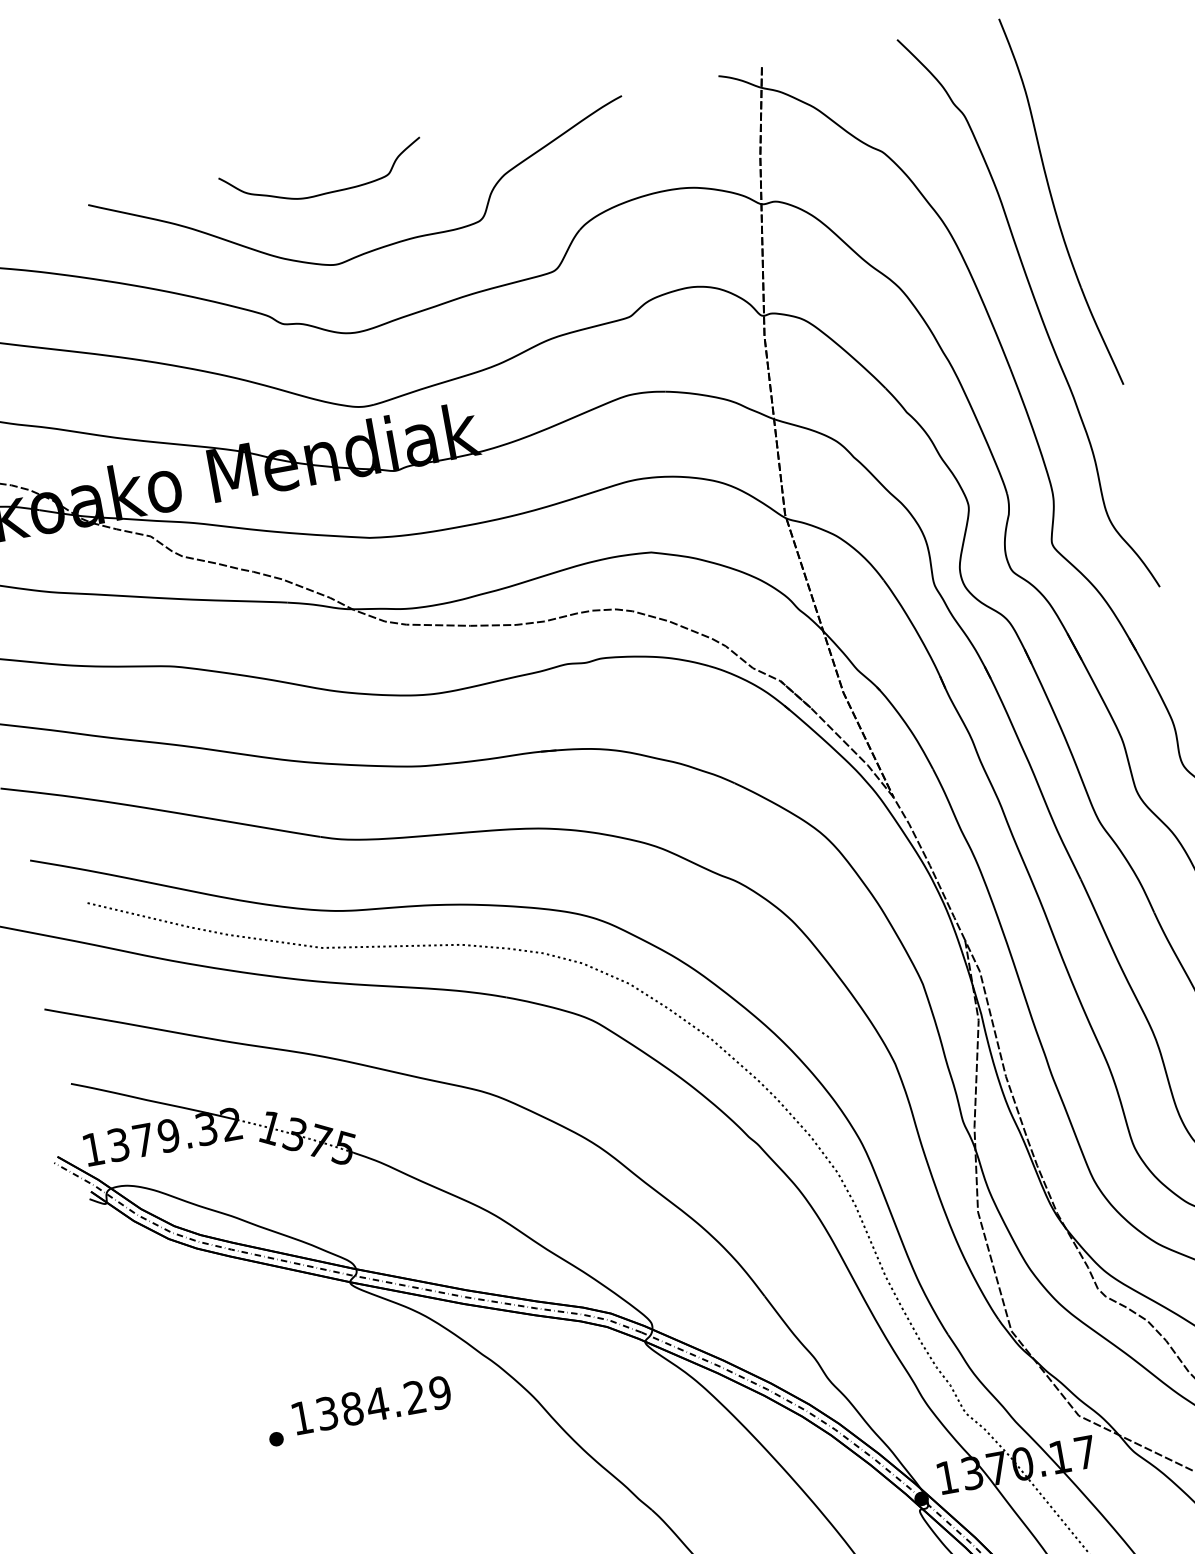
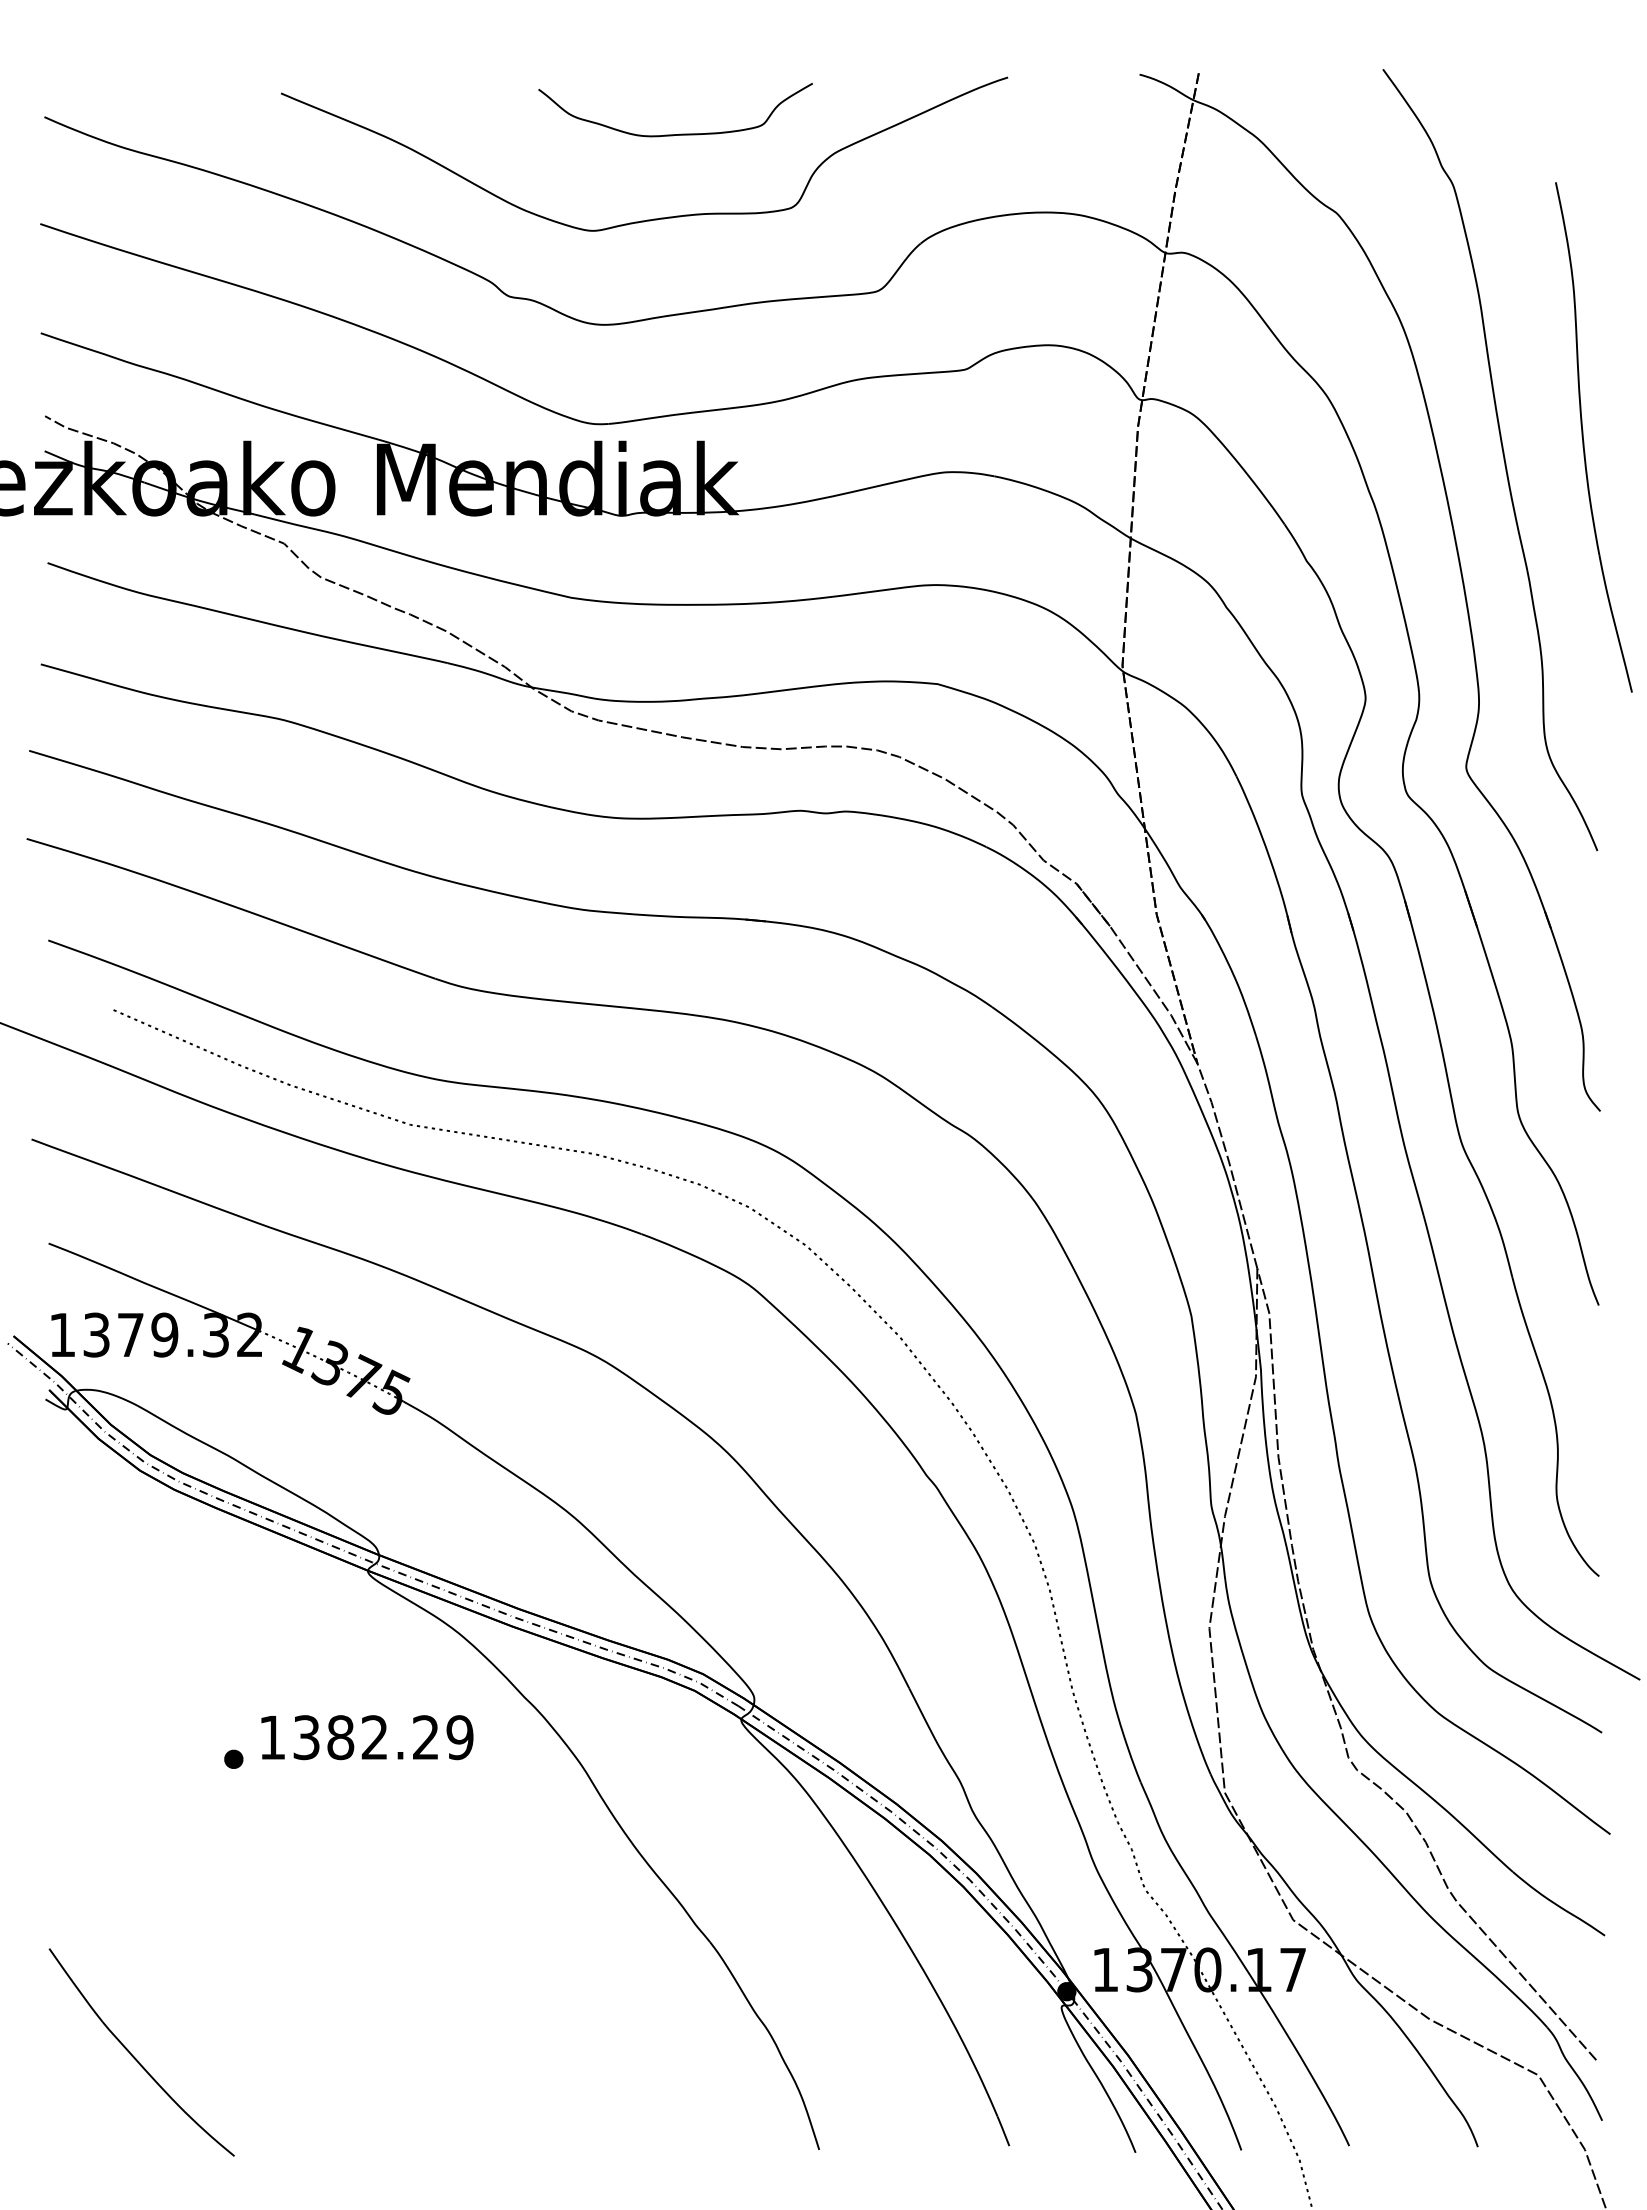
curve: (329, 191) -> (680, 133), moved
part: (1054, 206) -> (1584, 441), moved
text: (377, 1404) -> (374, 1737), 1384.29 -> 1382.29

